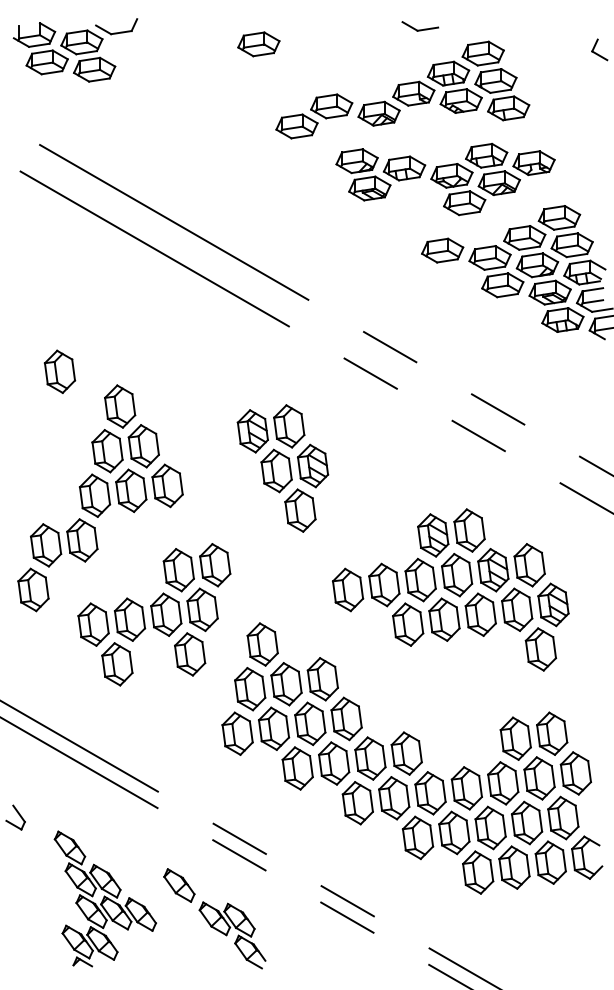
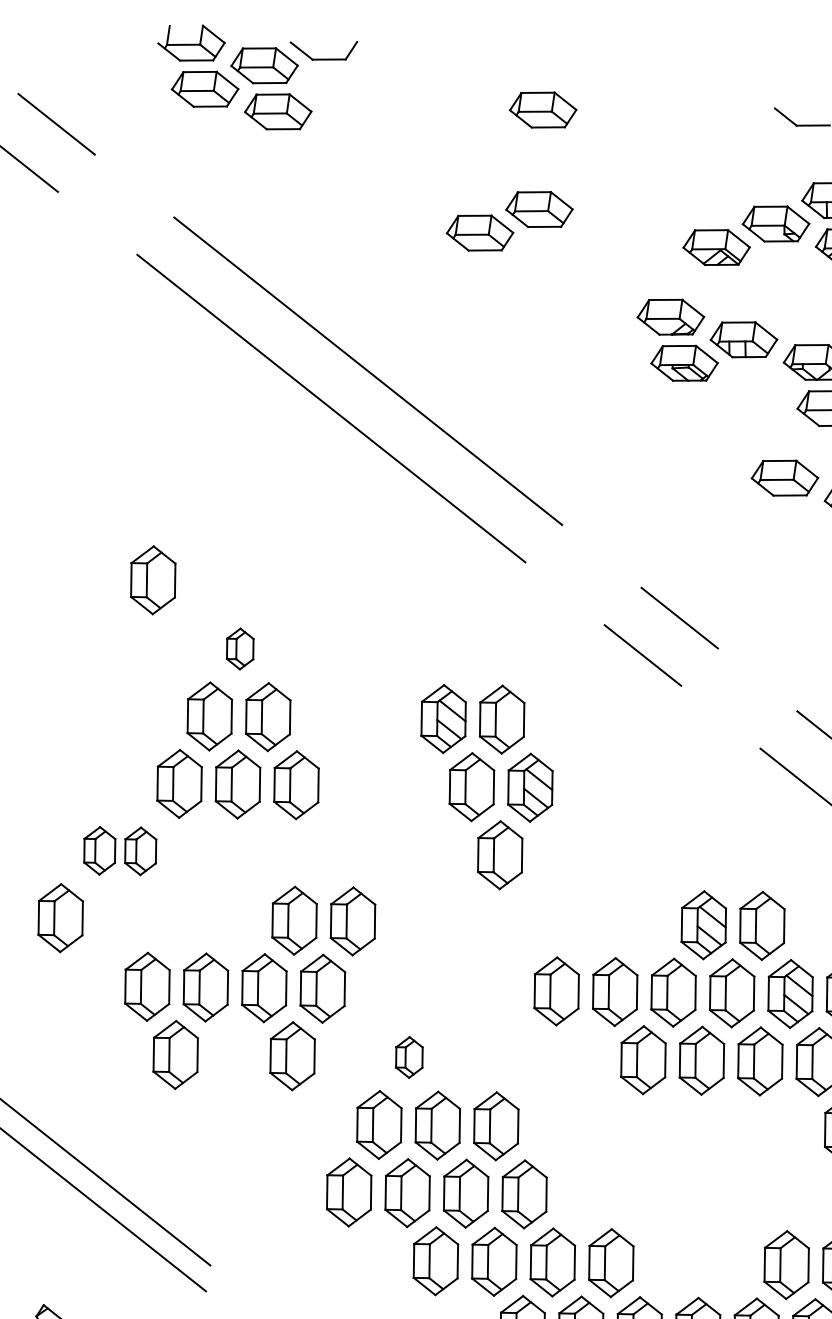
part: (314, 116) -> (510, 221), moved
part: (120, 406) -> (240, 649), size x0.6
part: (64, 542) -> (120, 850), size x0.7
part: (262, 644) -> (409, 1057), size x0.6

